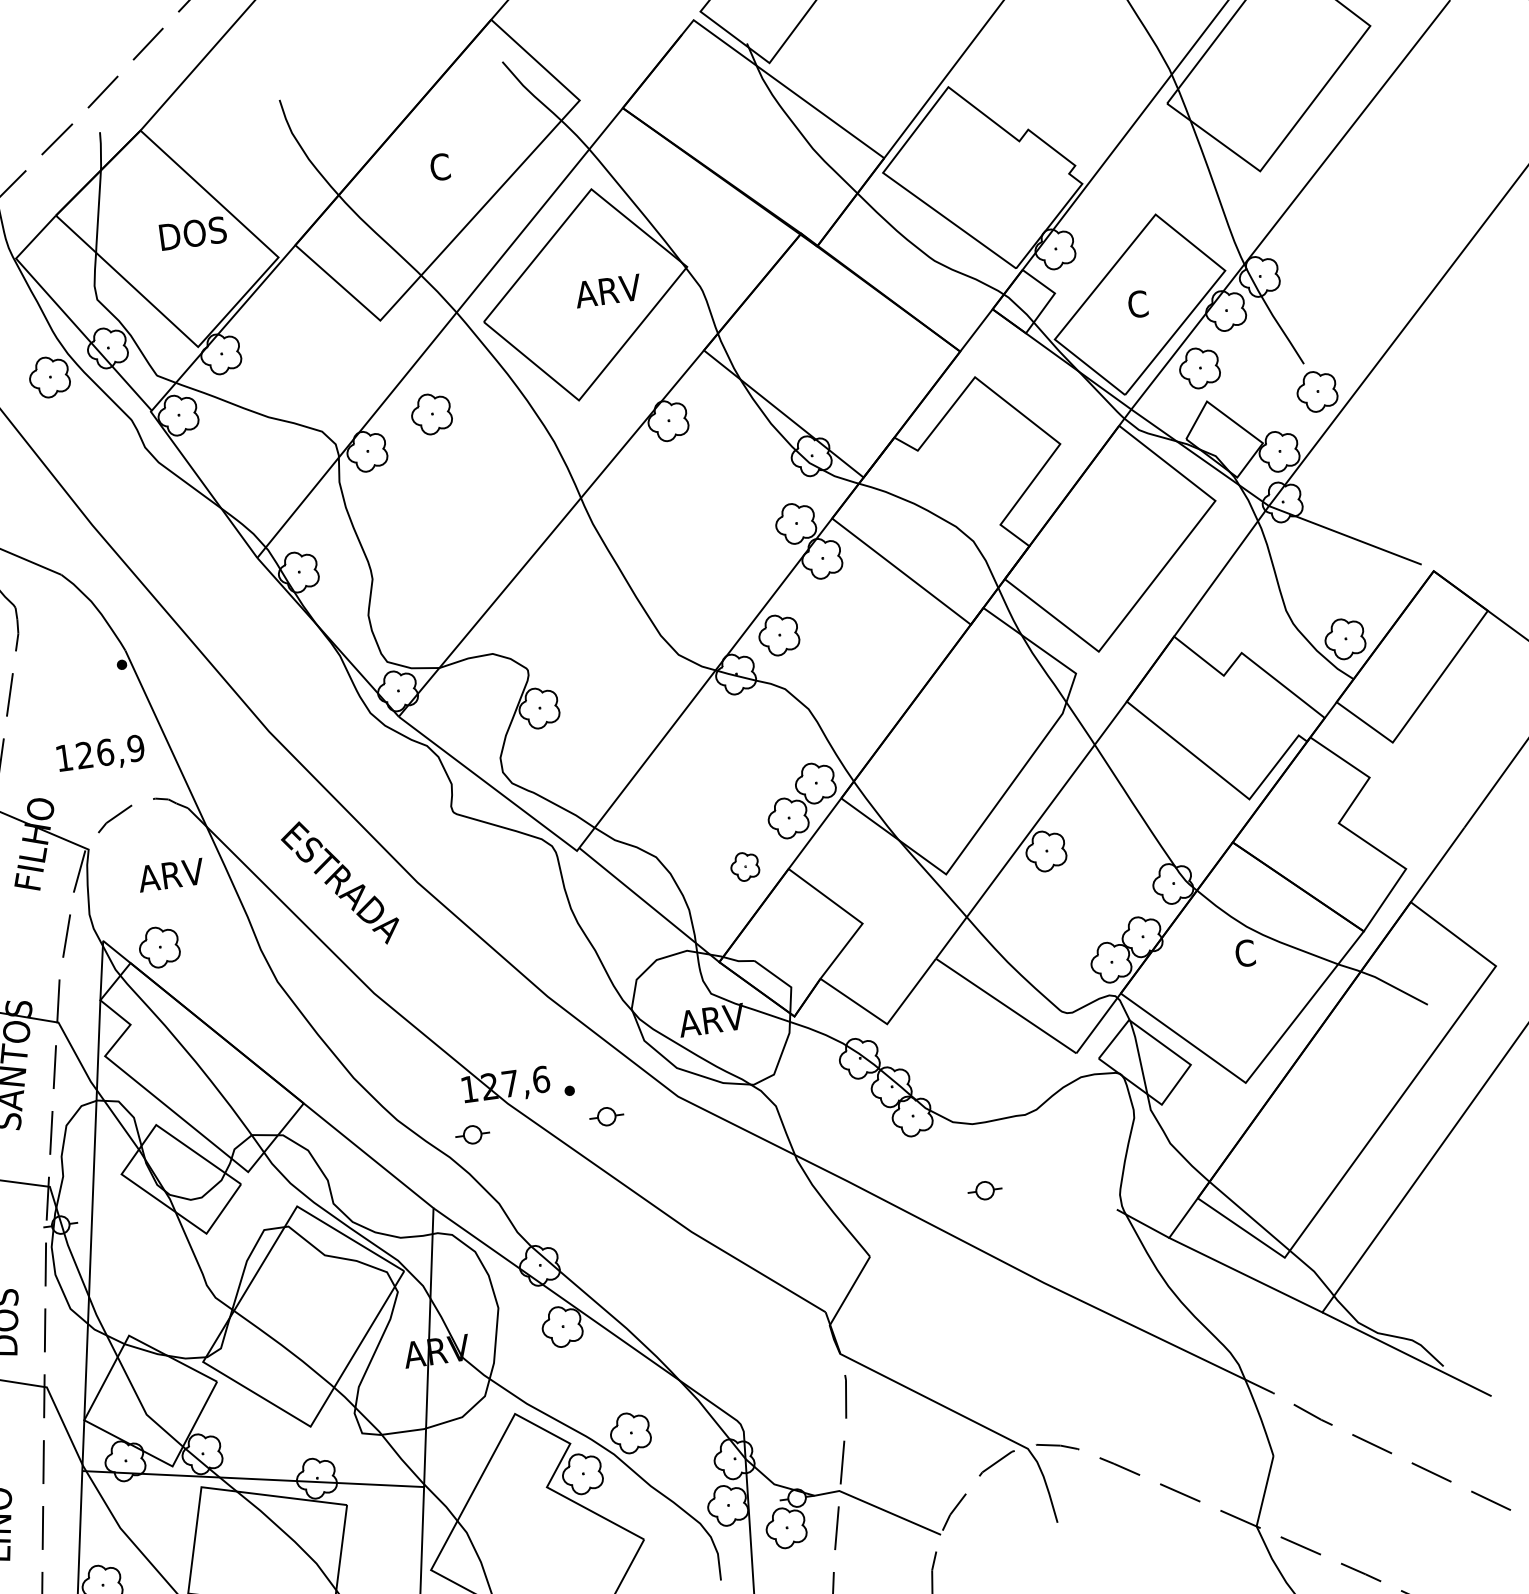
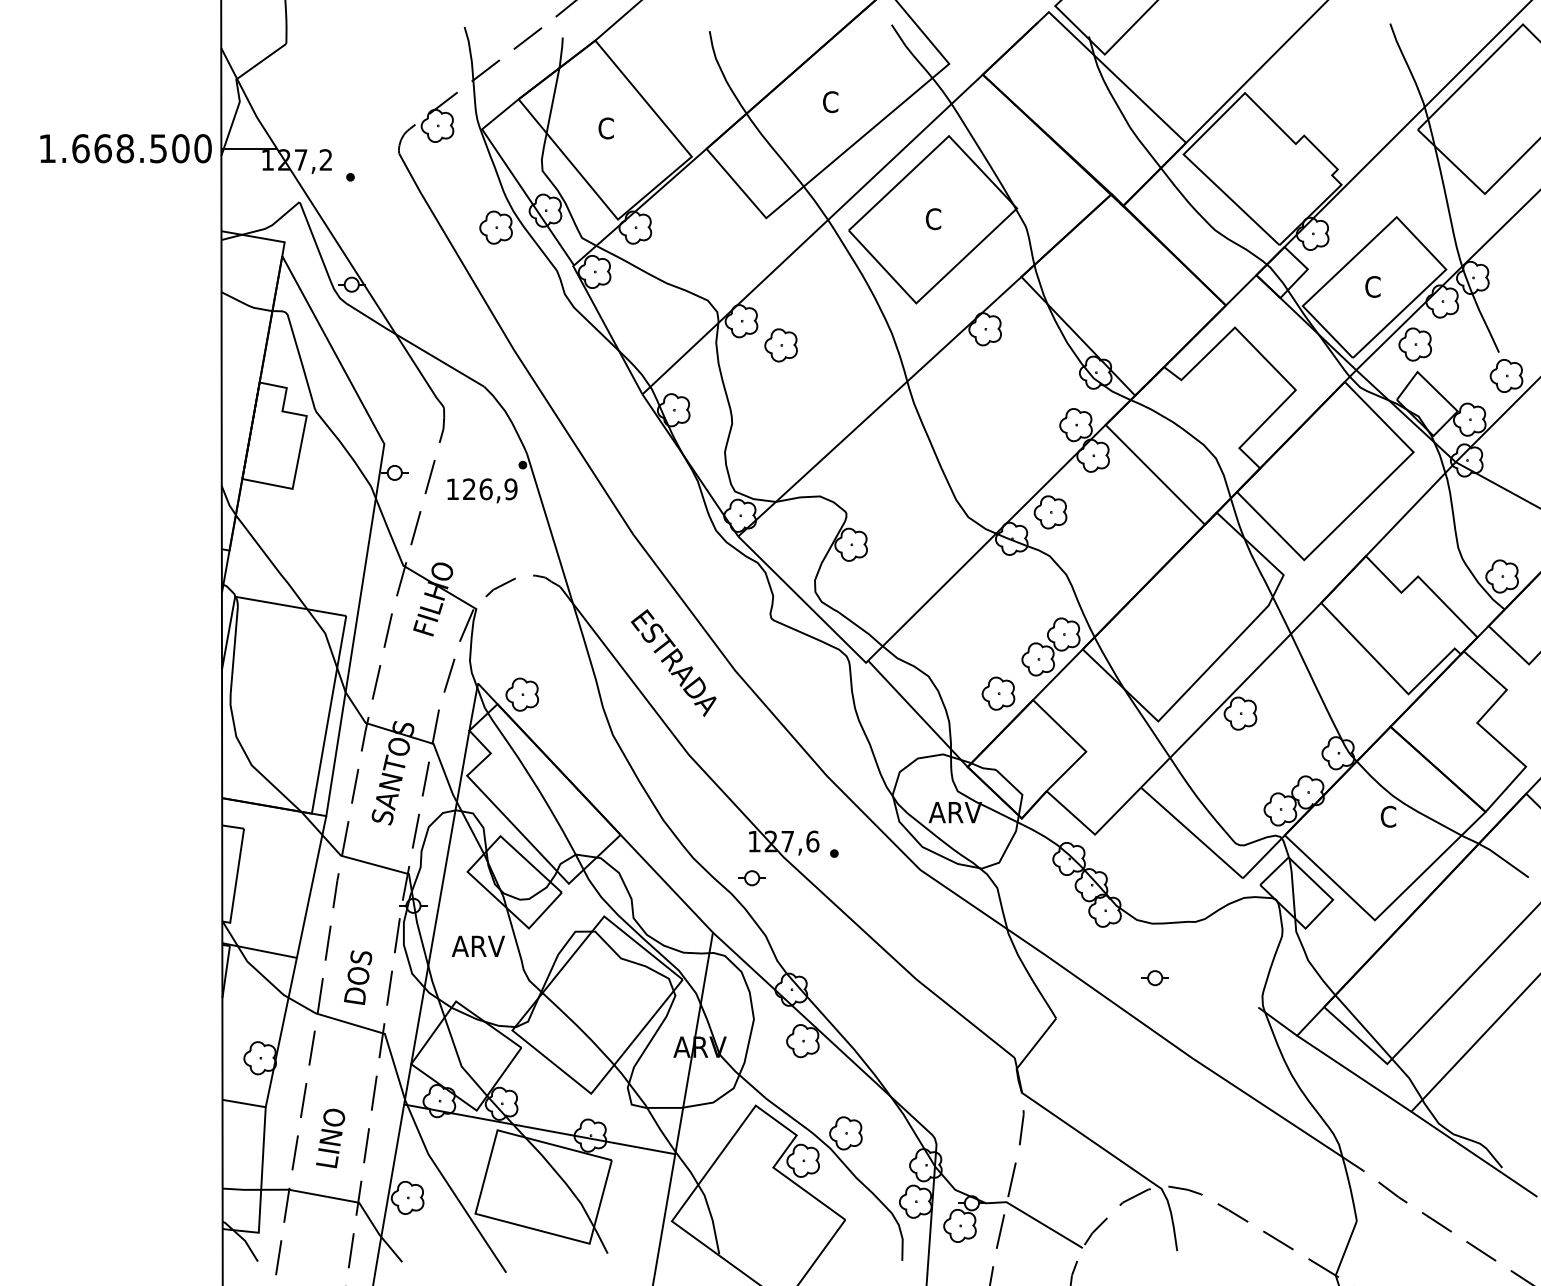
text: (192, 233) -> (625, 128), DOS -> C
text: (607, 291) -> (950, 219), ARV -> C
part: (430, 414) -> (780, 345), moved
text: (101, 754) -> (482, 490), moved
part: (745, 866) -> (998, 693), size x1.43
text: (169, 874) -> (477, 945), moved
part: (606, 1117) -> (860, 878), removed

